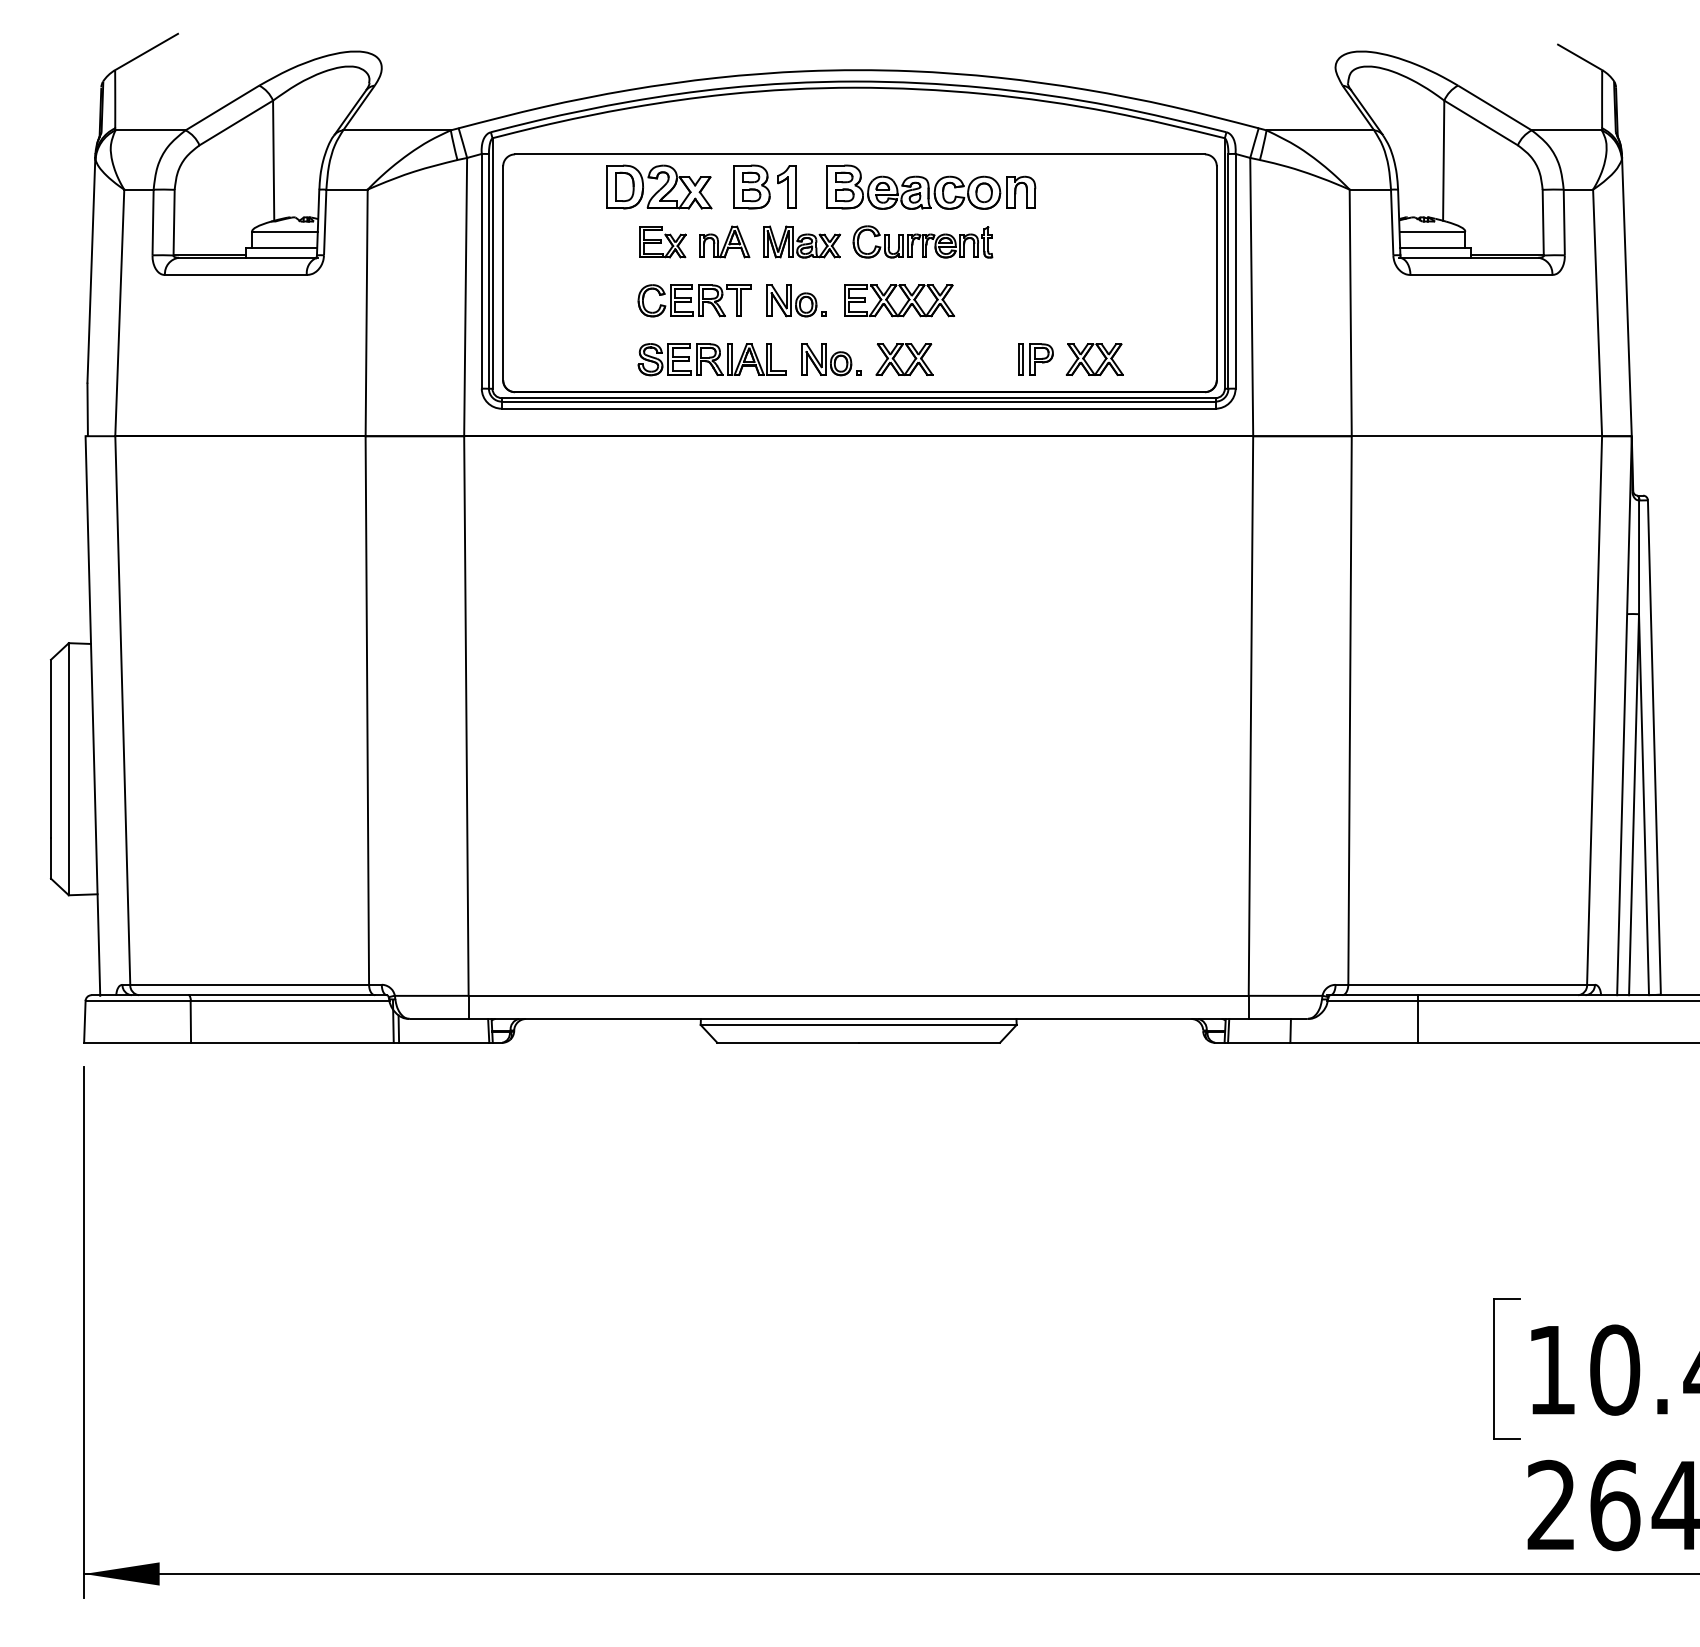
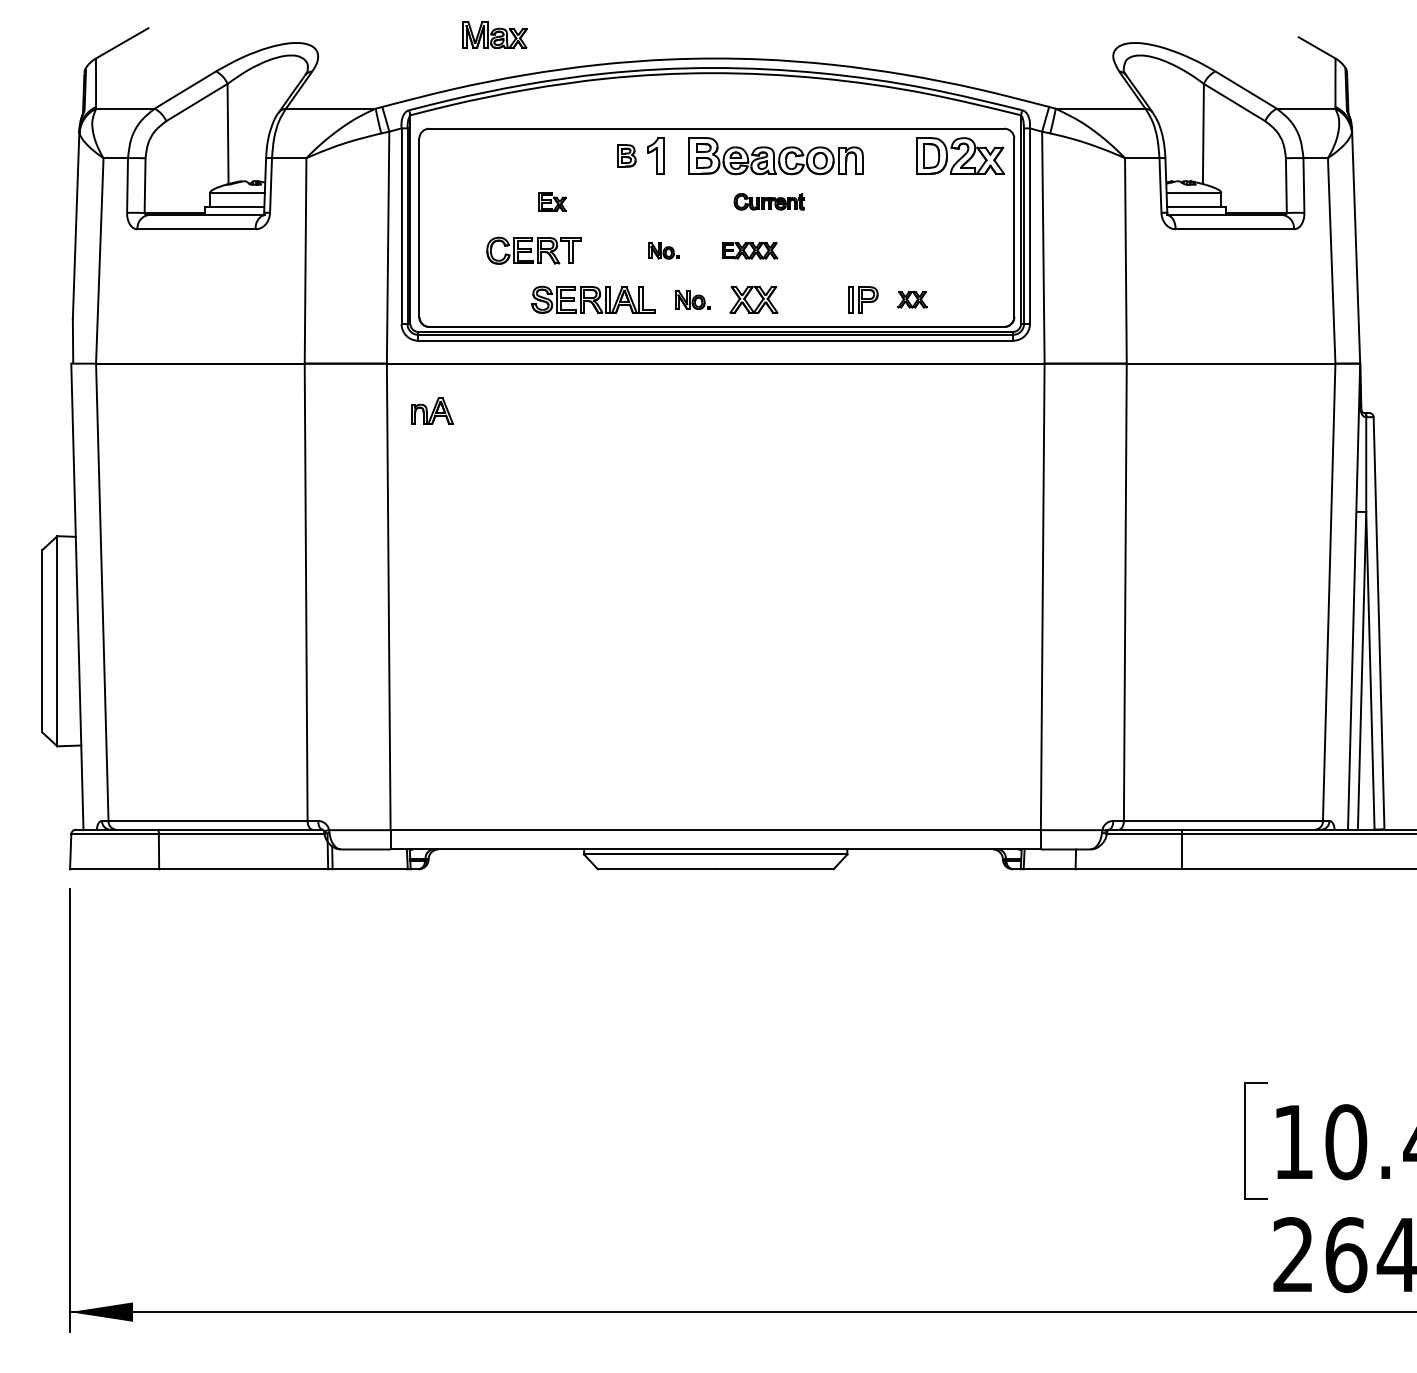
part: (659, 186) -> (960, 155), moved
part: (751, 186) -> (626, 155), size x0.6
part: (724, 241) -> (432, 410), moved
part: (801, 241) -> (494, 34), moved
part: (922, 241) -> (768, 201), size x0.6
part: (662, 242) -> (552, 202), size x0.7
part: (694, 300) -> (533, 250), moved
part: (796, 300) -> (663, 250), size x0.6
part: (899, 300) -> (749, 250), size x0.6
part: (831, 359) -> (693, 299), size x0.7
part: (1094, 359) -> (912, 299), size x0.6

